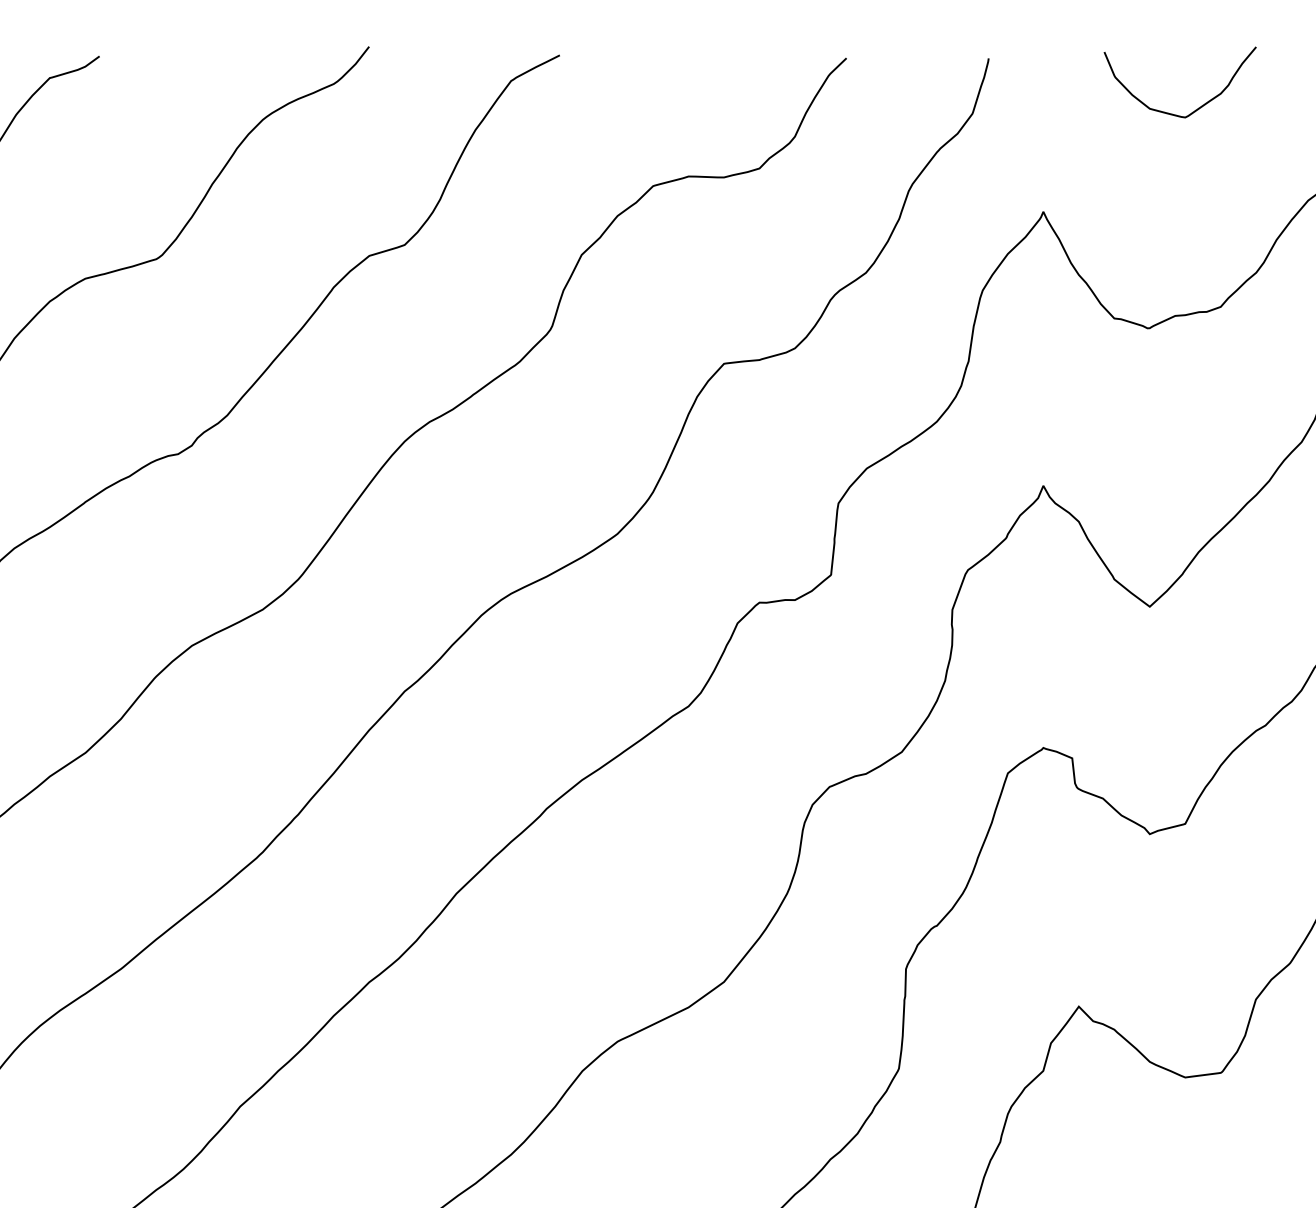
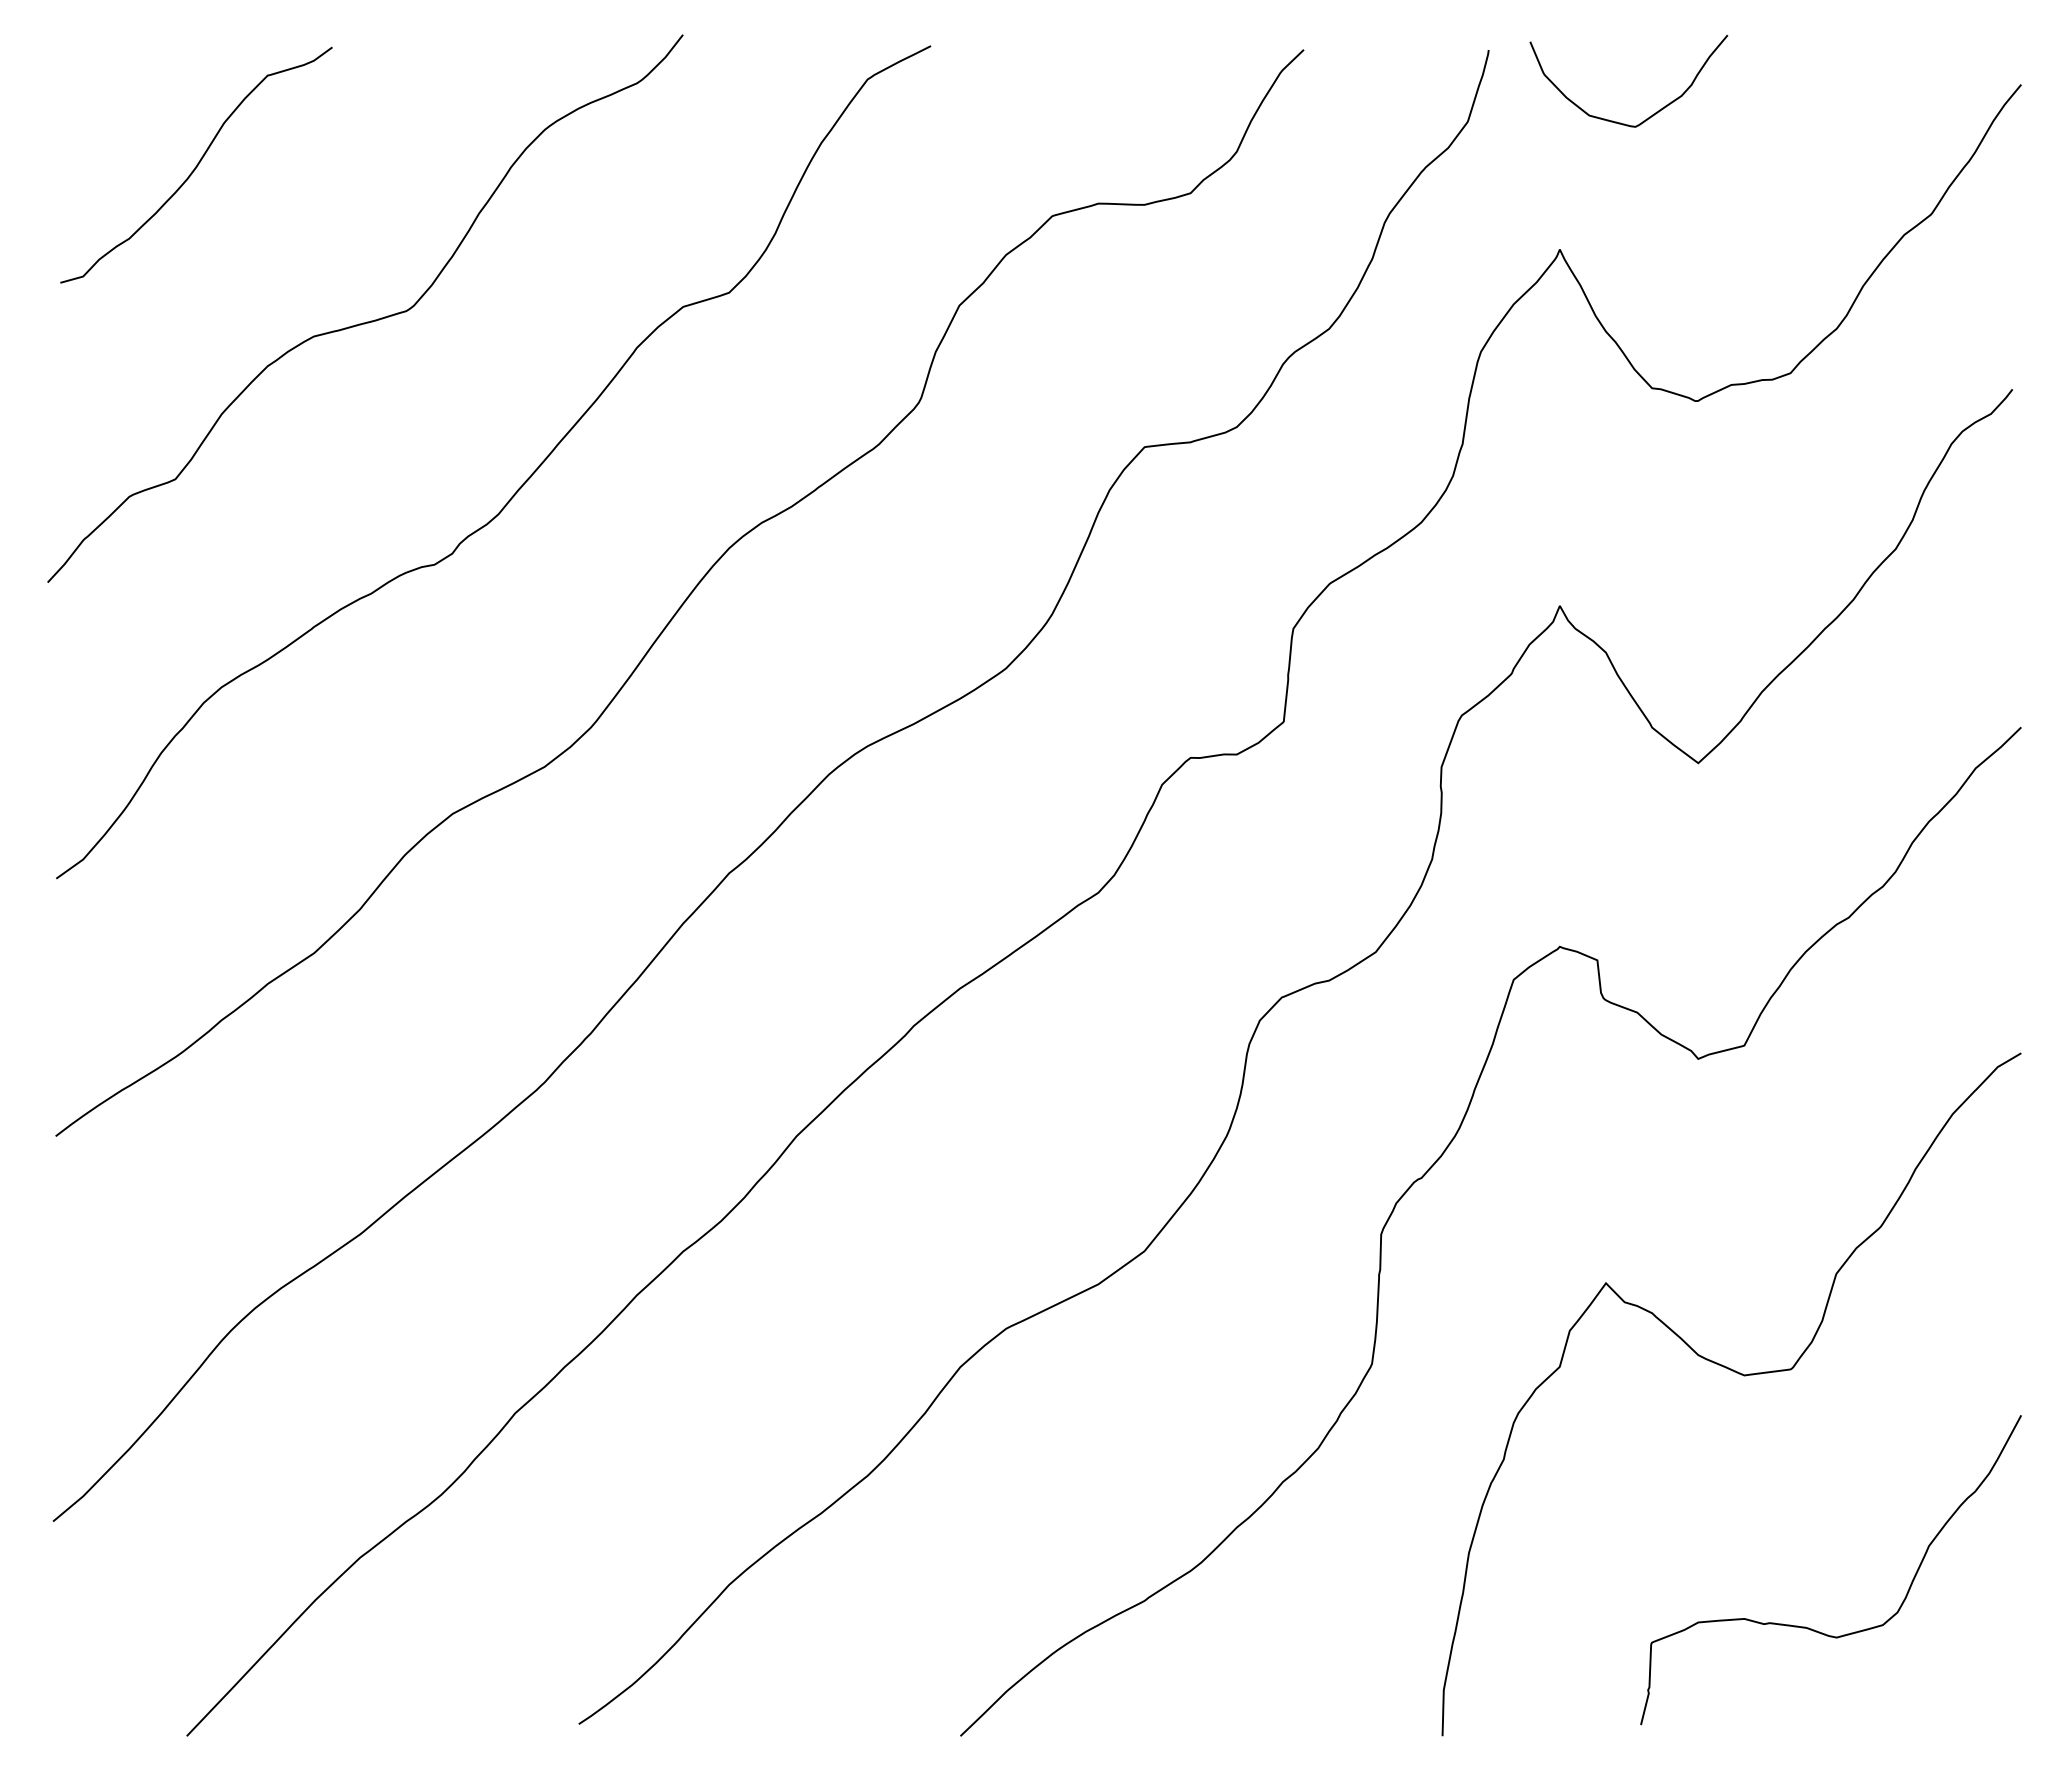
curve: (1198, 107) -> (1652, 114), moved

